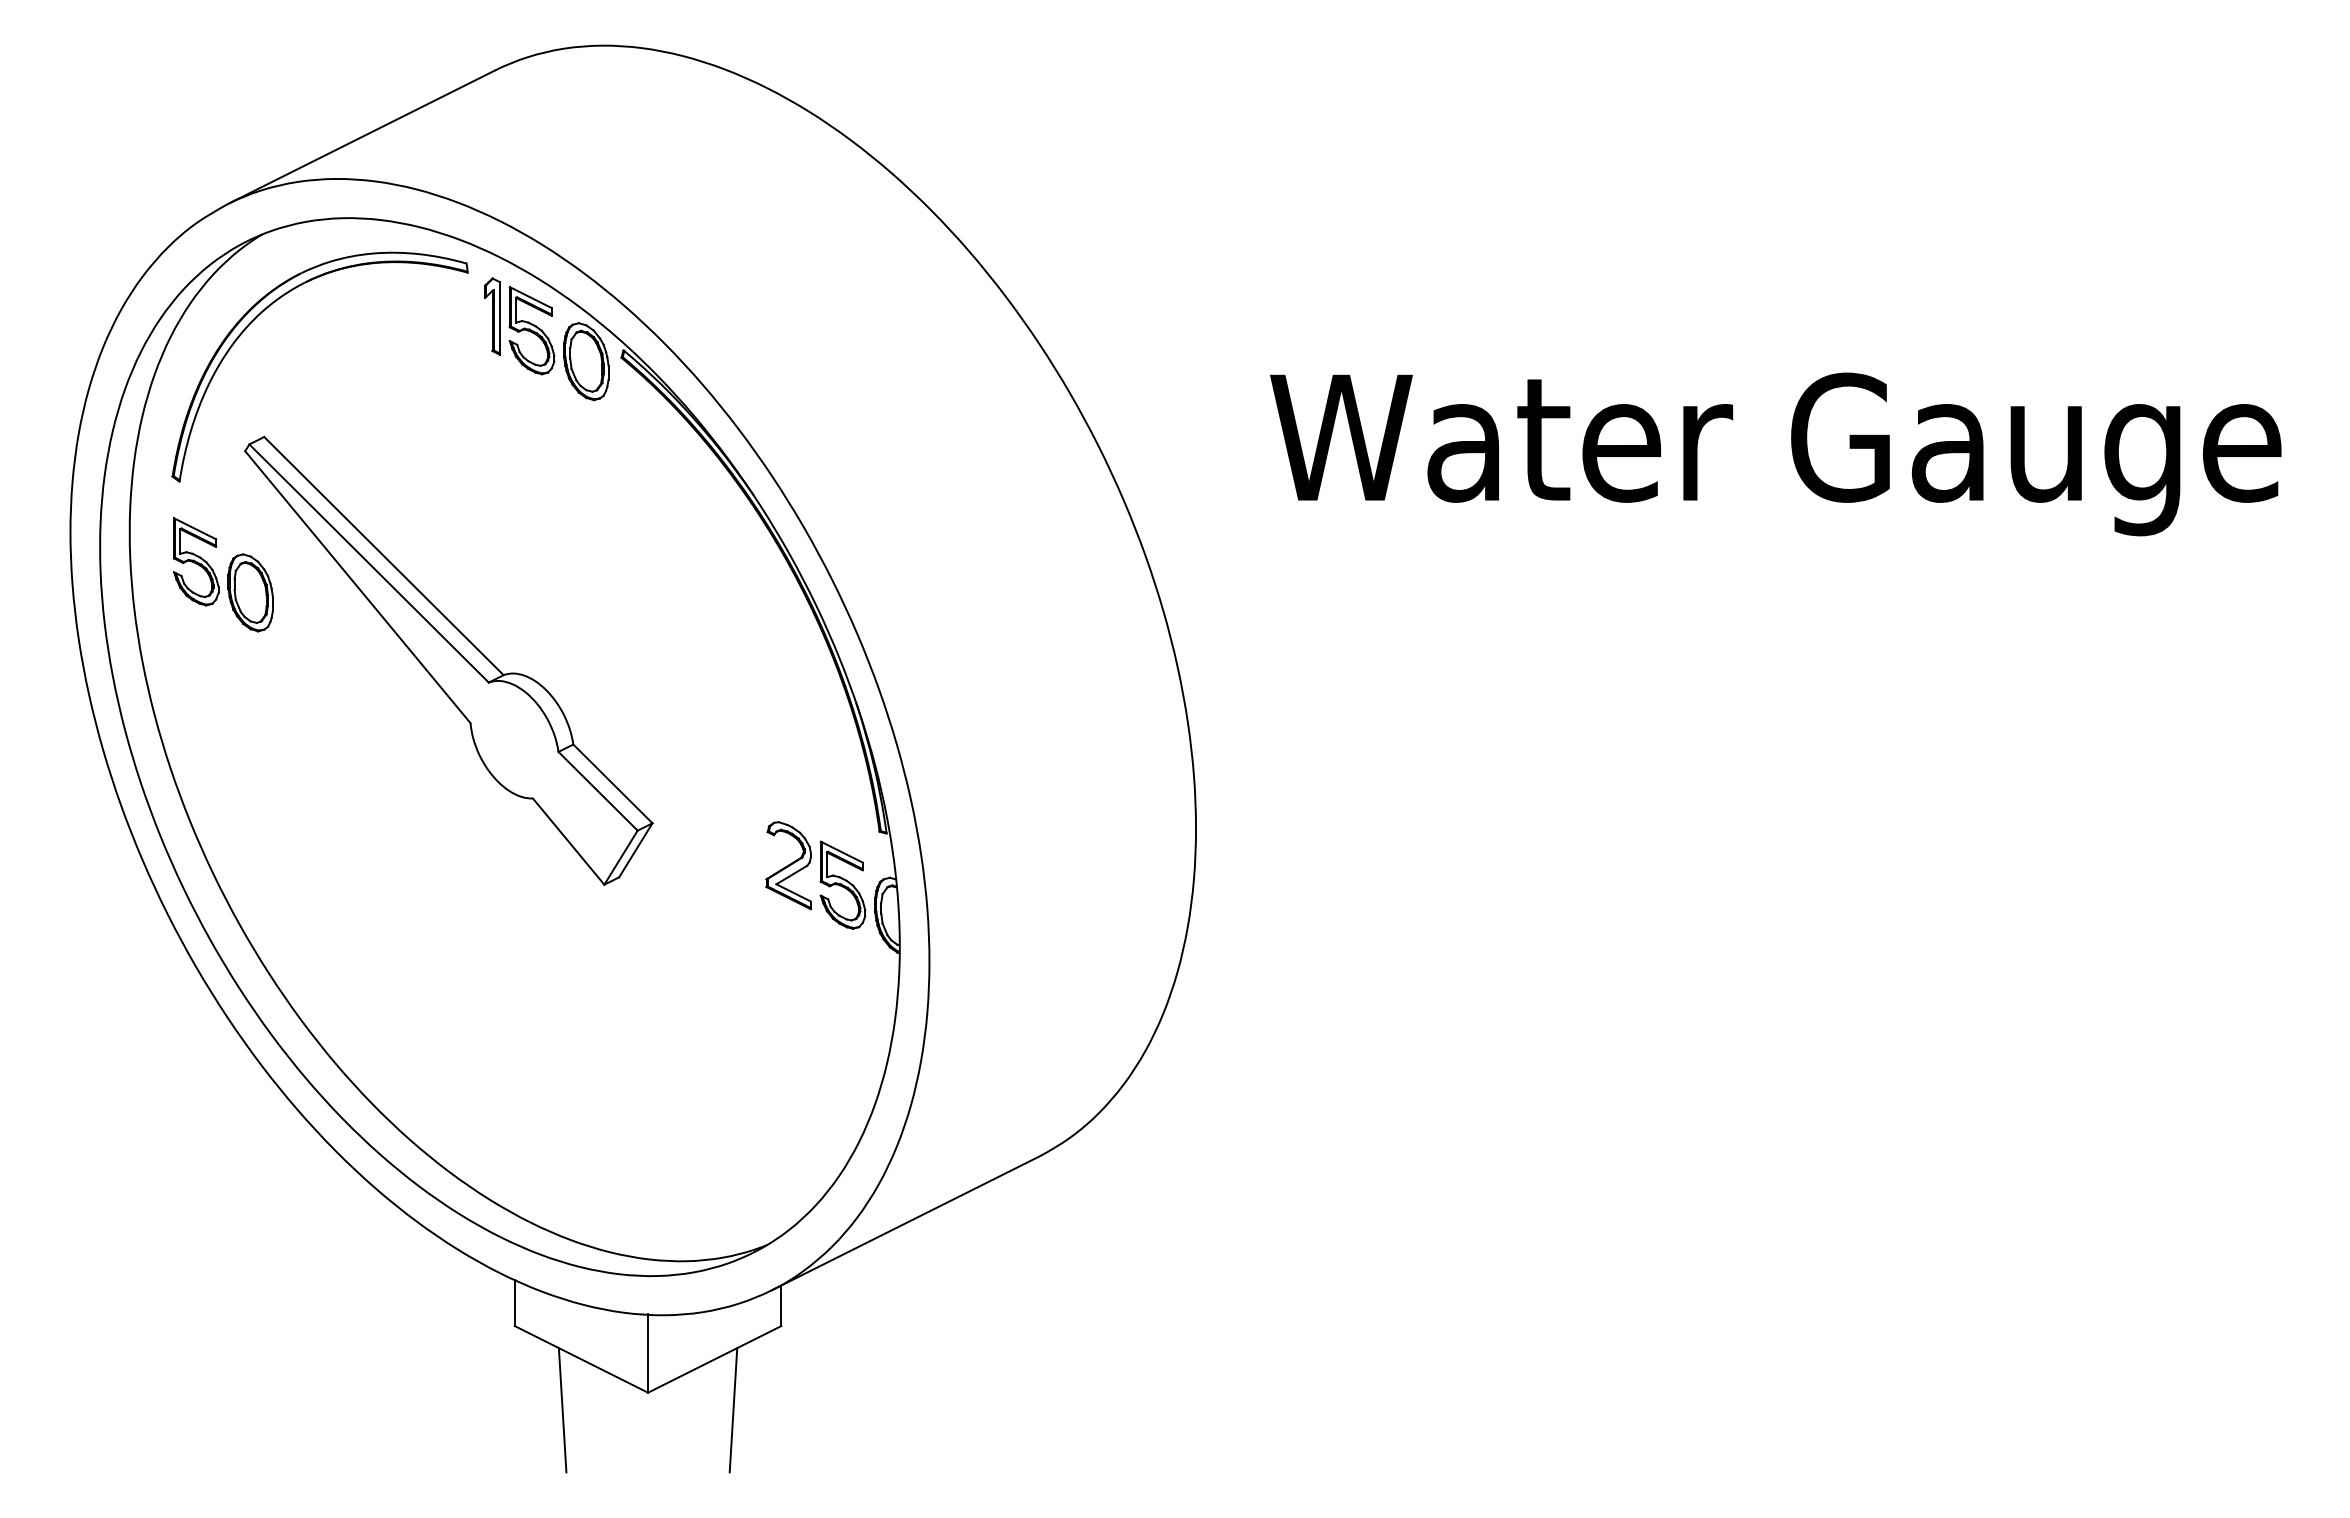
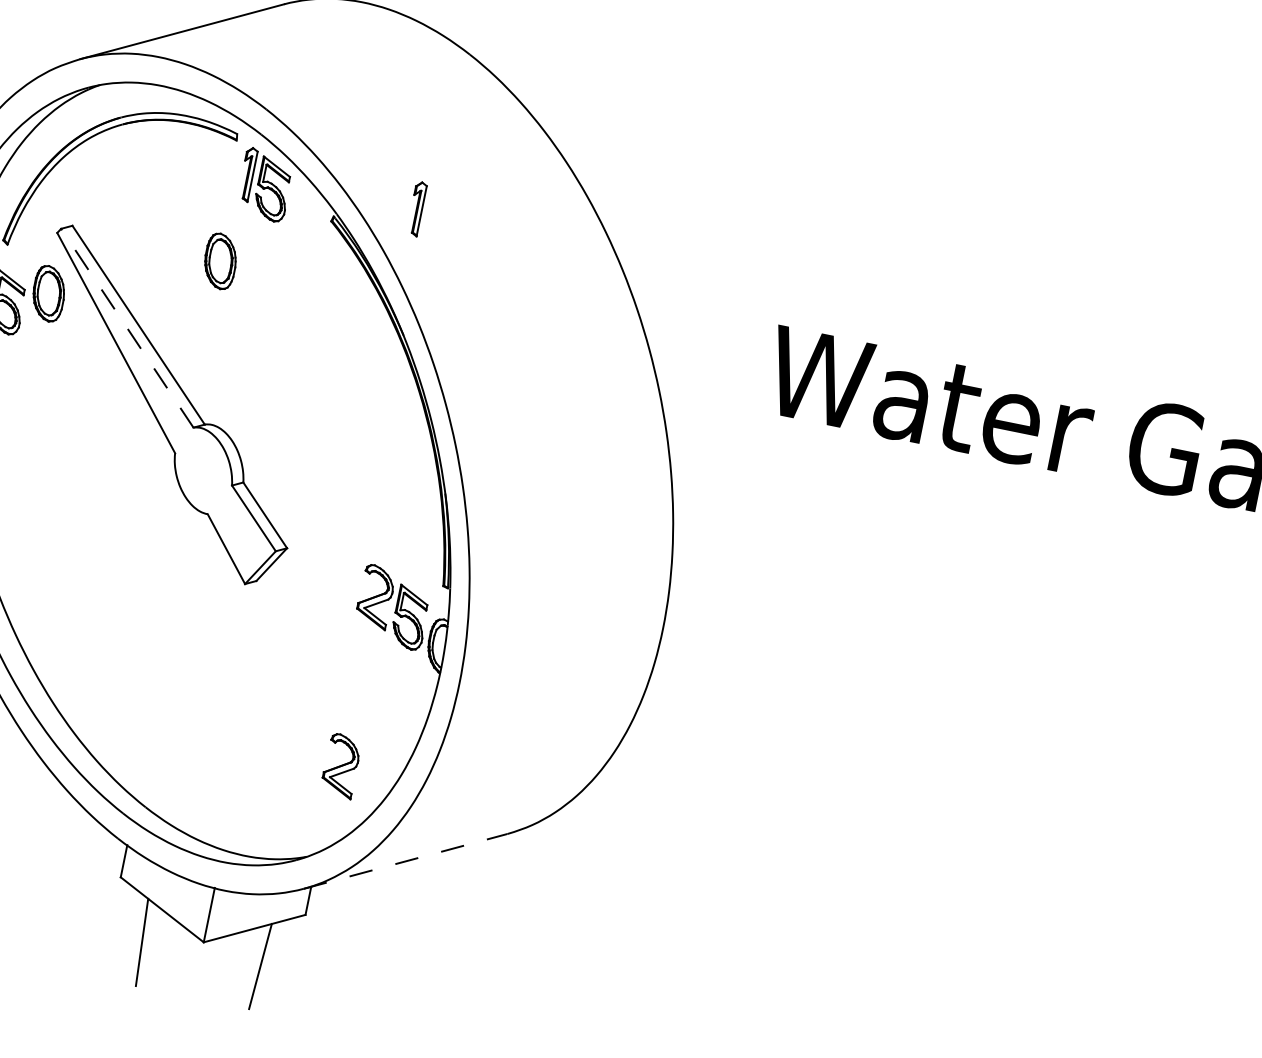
part: (736, 316) -> (416, 208), added
part: (586, 361) -> (220, 261), moved
line: (369, 563) -> (127, 328), solid -> dashed
part: (250, 592) -> (48, 293), moved
part: (788, 1109) -> (341, 765), added
line: (905, 1223) -> (406, 861), solid -> dashed

